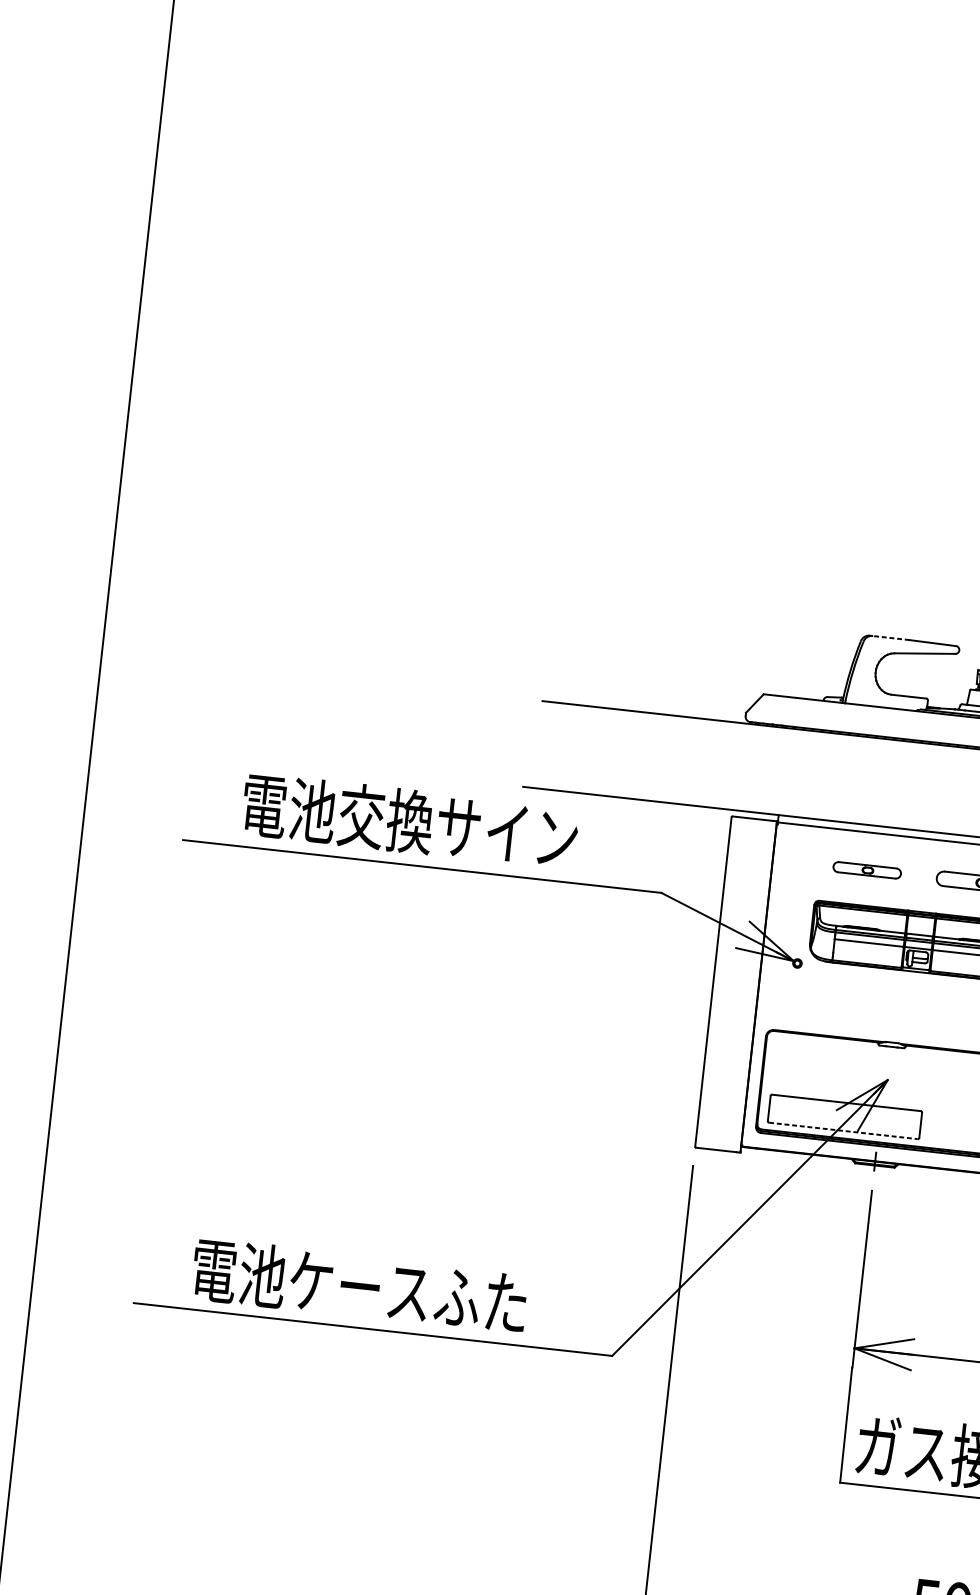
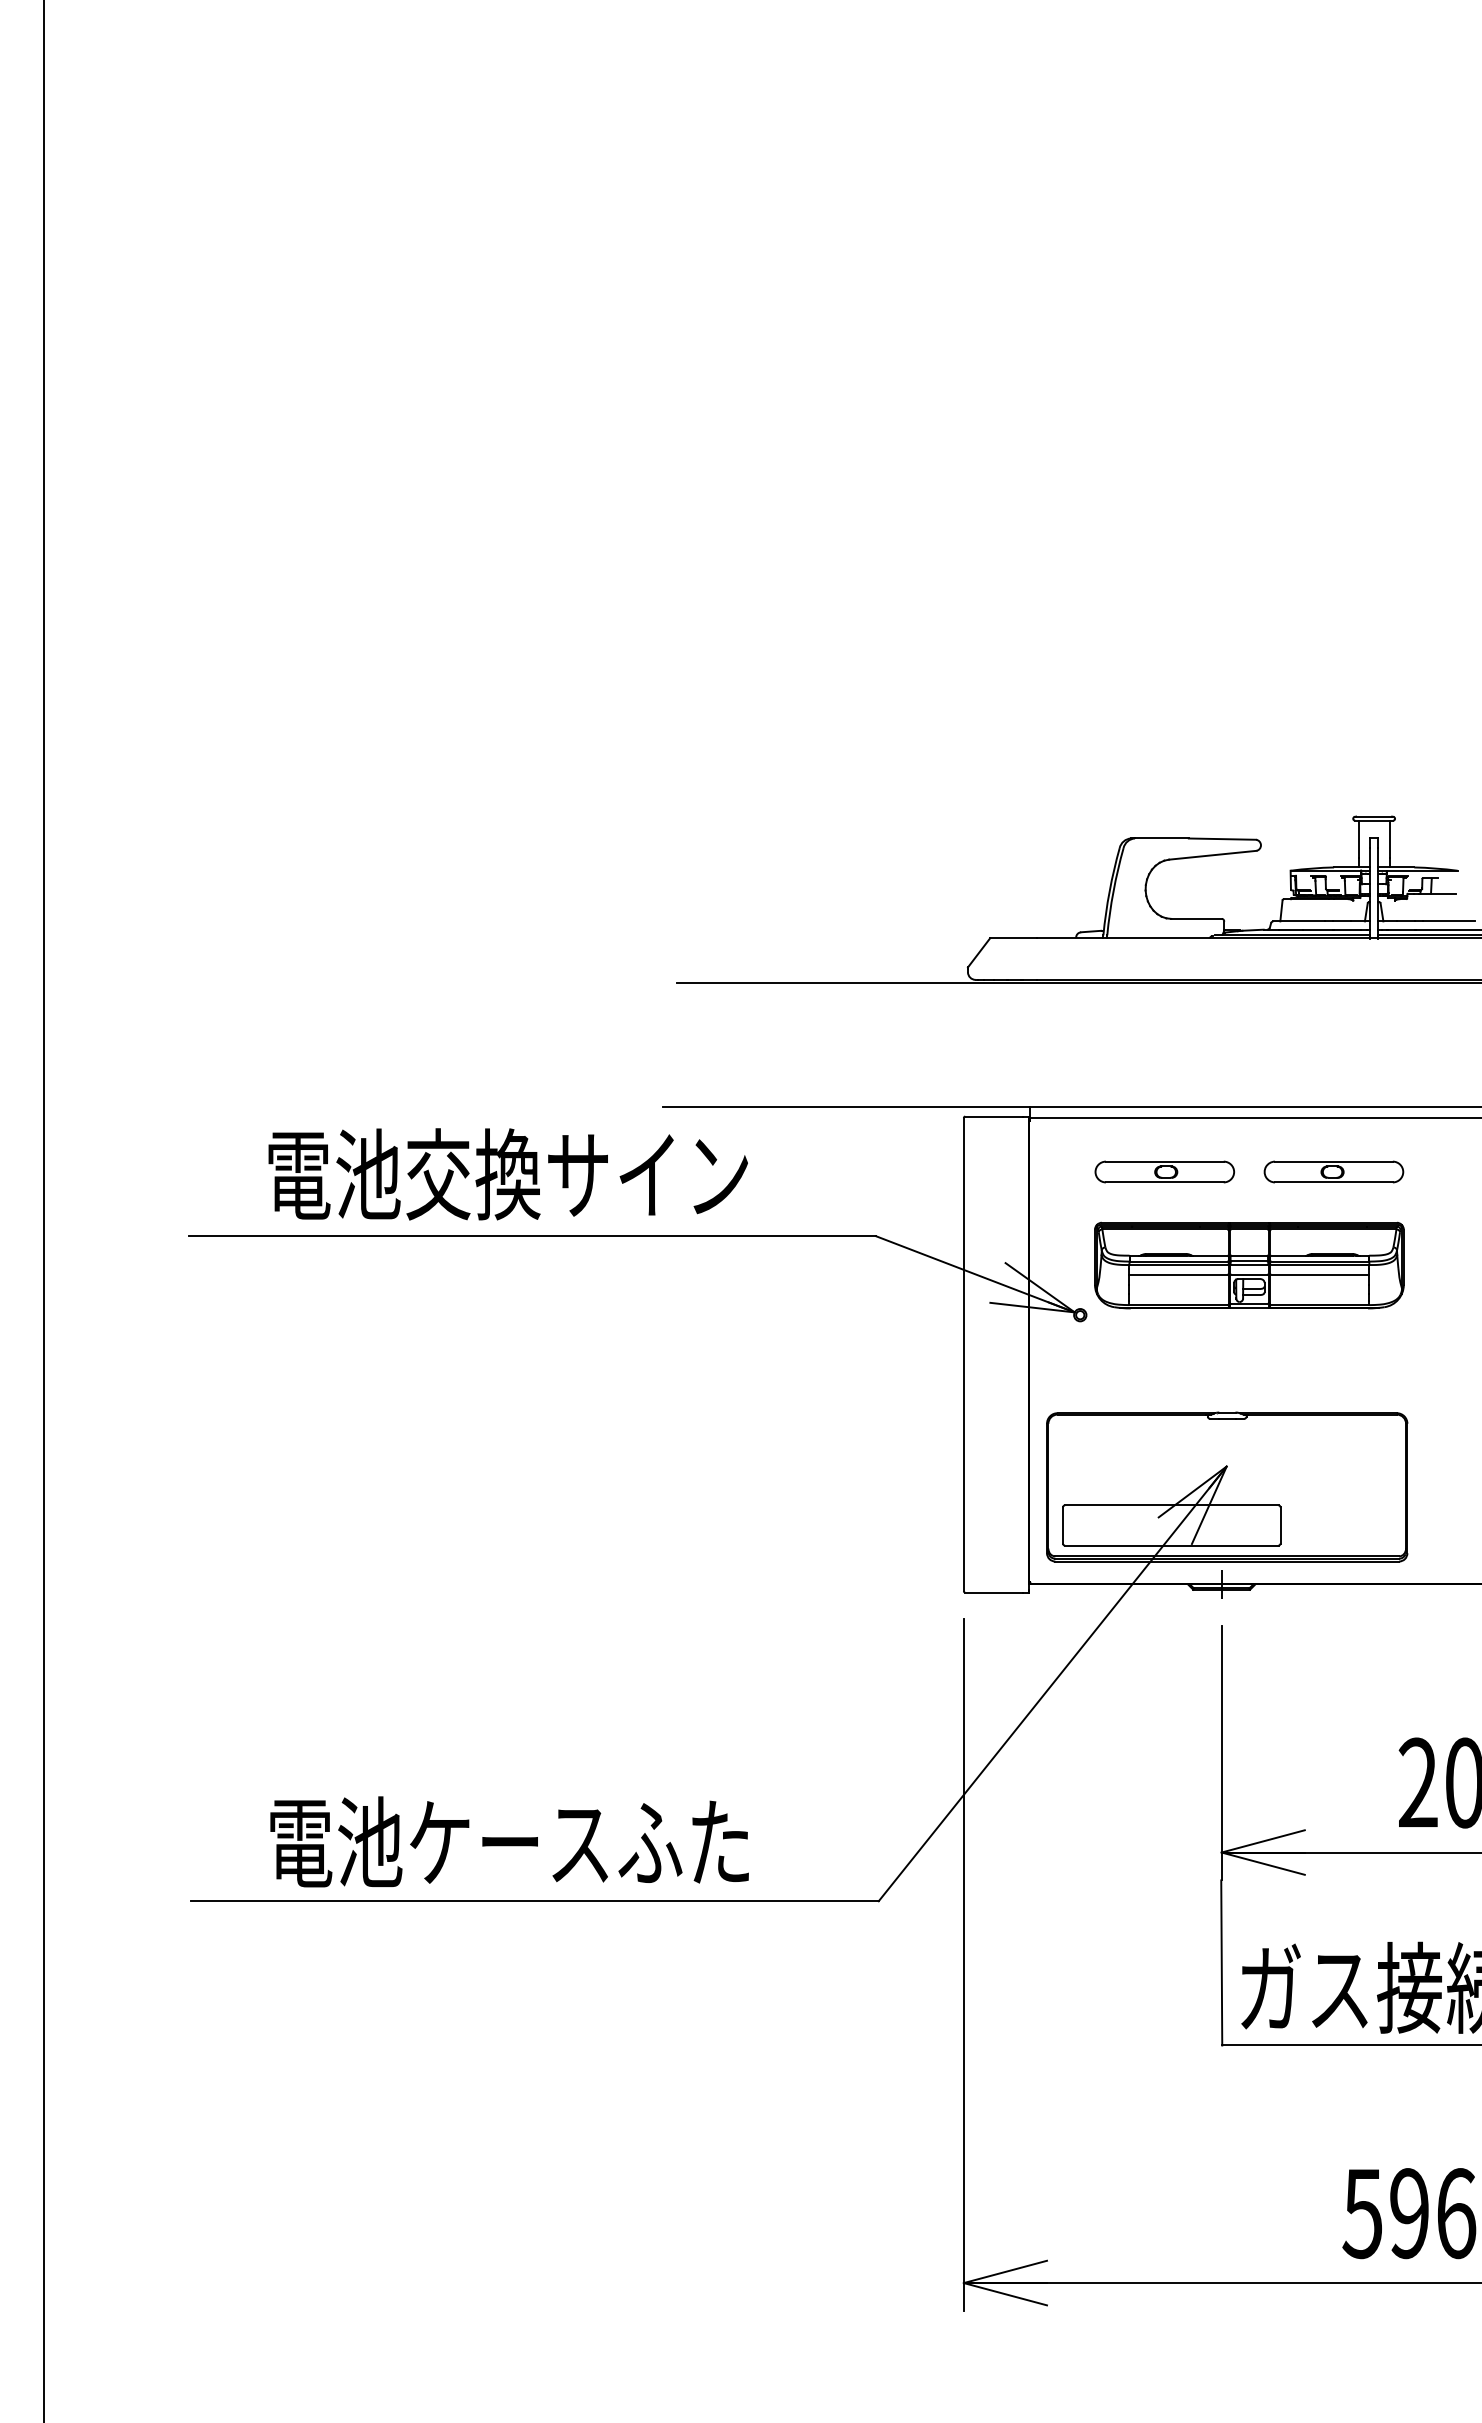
line: (890, 638) -> (1161, 838), dashed -> solid
part: (867, 869) -> (1164, 1171), size x1.43
line: (843, 1130) -> (1171, 1545), dashed -> solid

